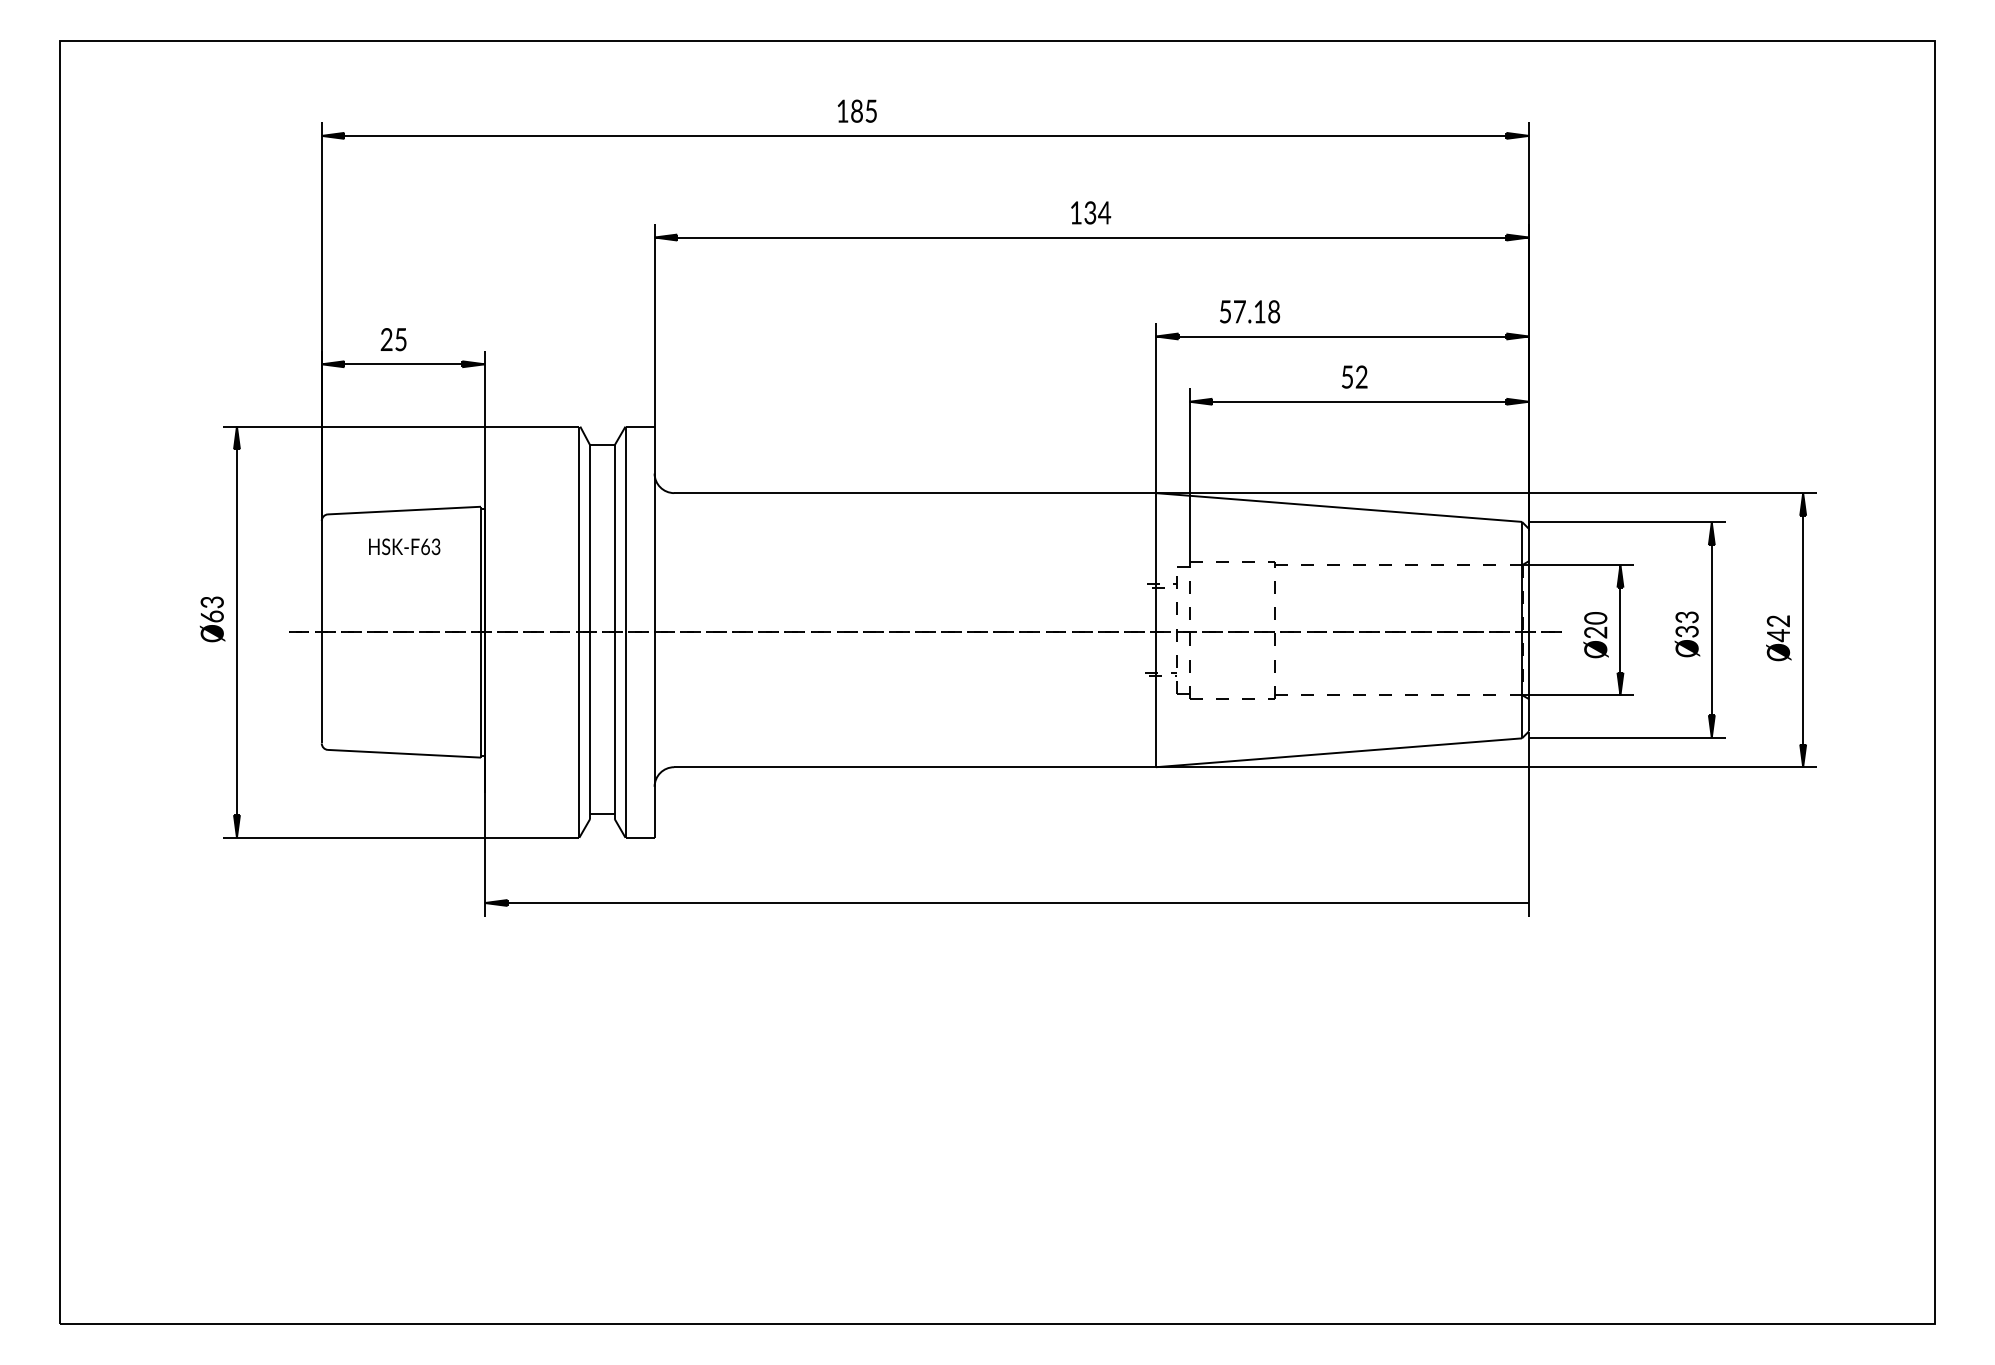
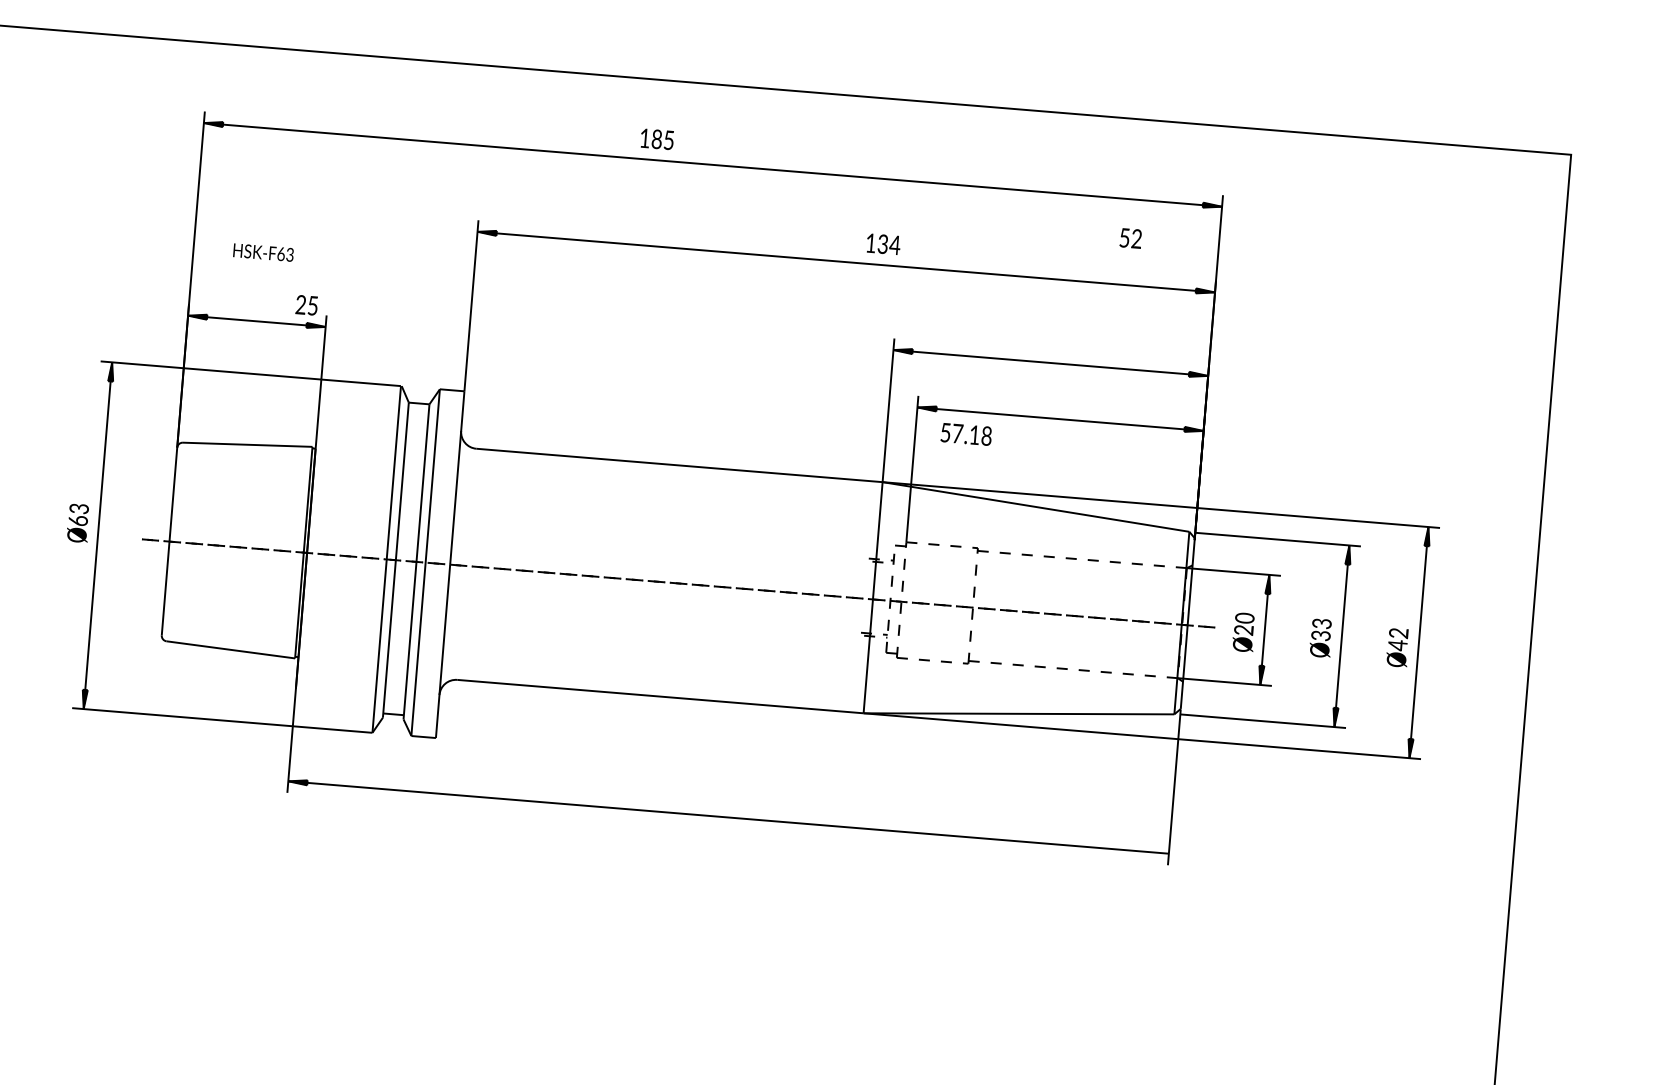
text: (1091, 212) -> (884, 243), moved
text: (1250, 311) -> (966, 434), moved
text: (393, 339) -> (306, 305), moved
text: (1354, 376) -> (1130, 237), moved
text: (404, 546) -> (263, 252), moved

